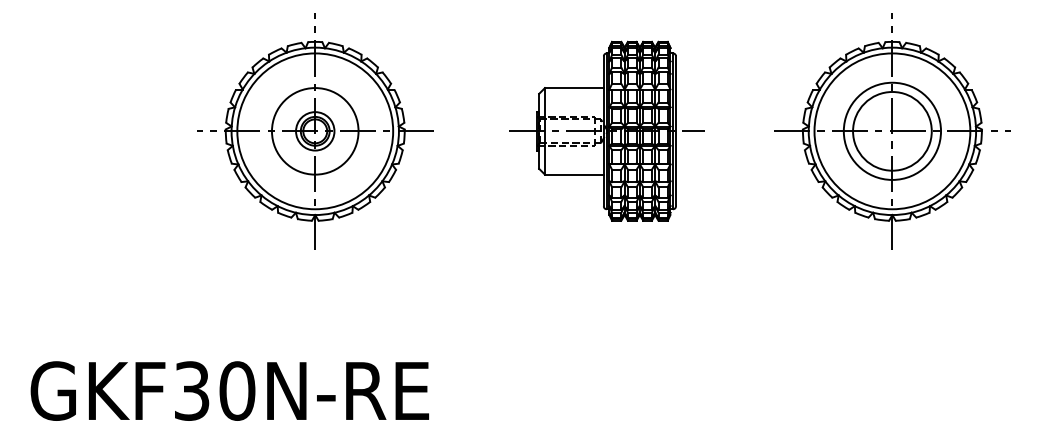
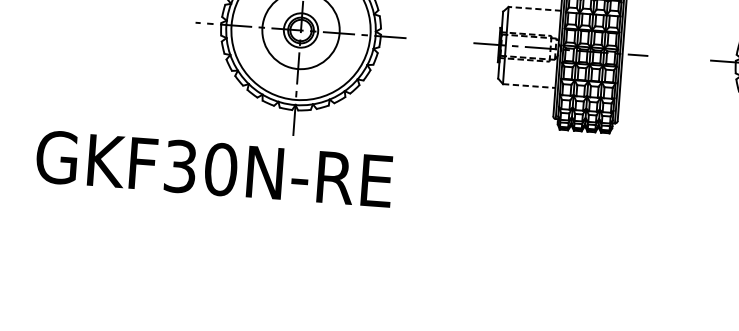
line: (573, 88) -> (534, 9), solid -> dashed
line: (574, 174) -> (529, 85), solid -> dashed
text: (229, 390) -> (214, 168), moved

